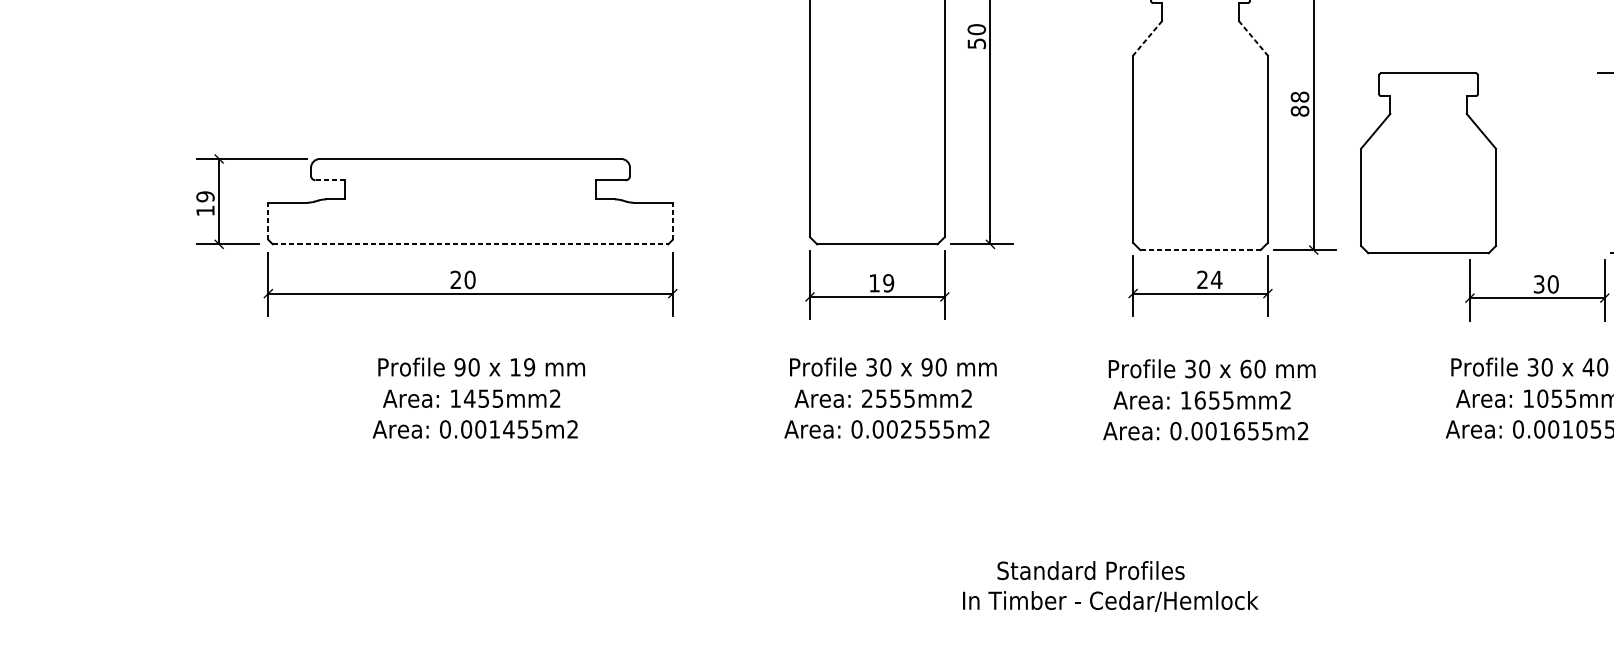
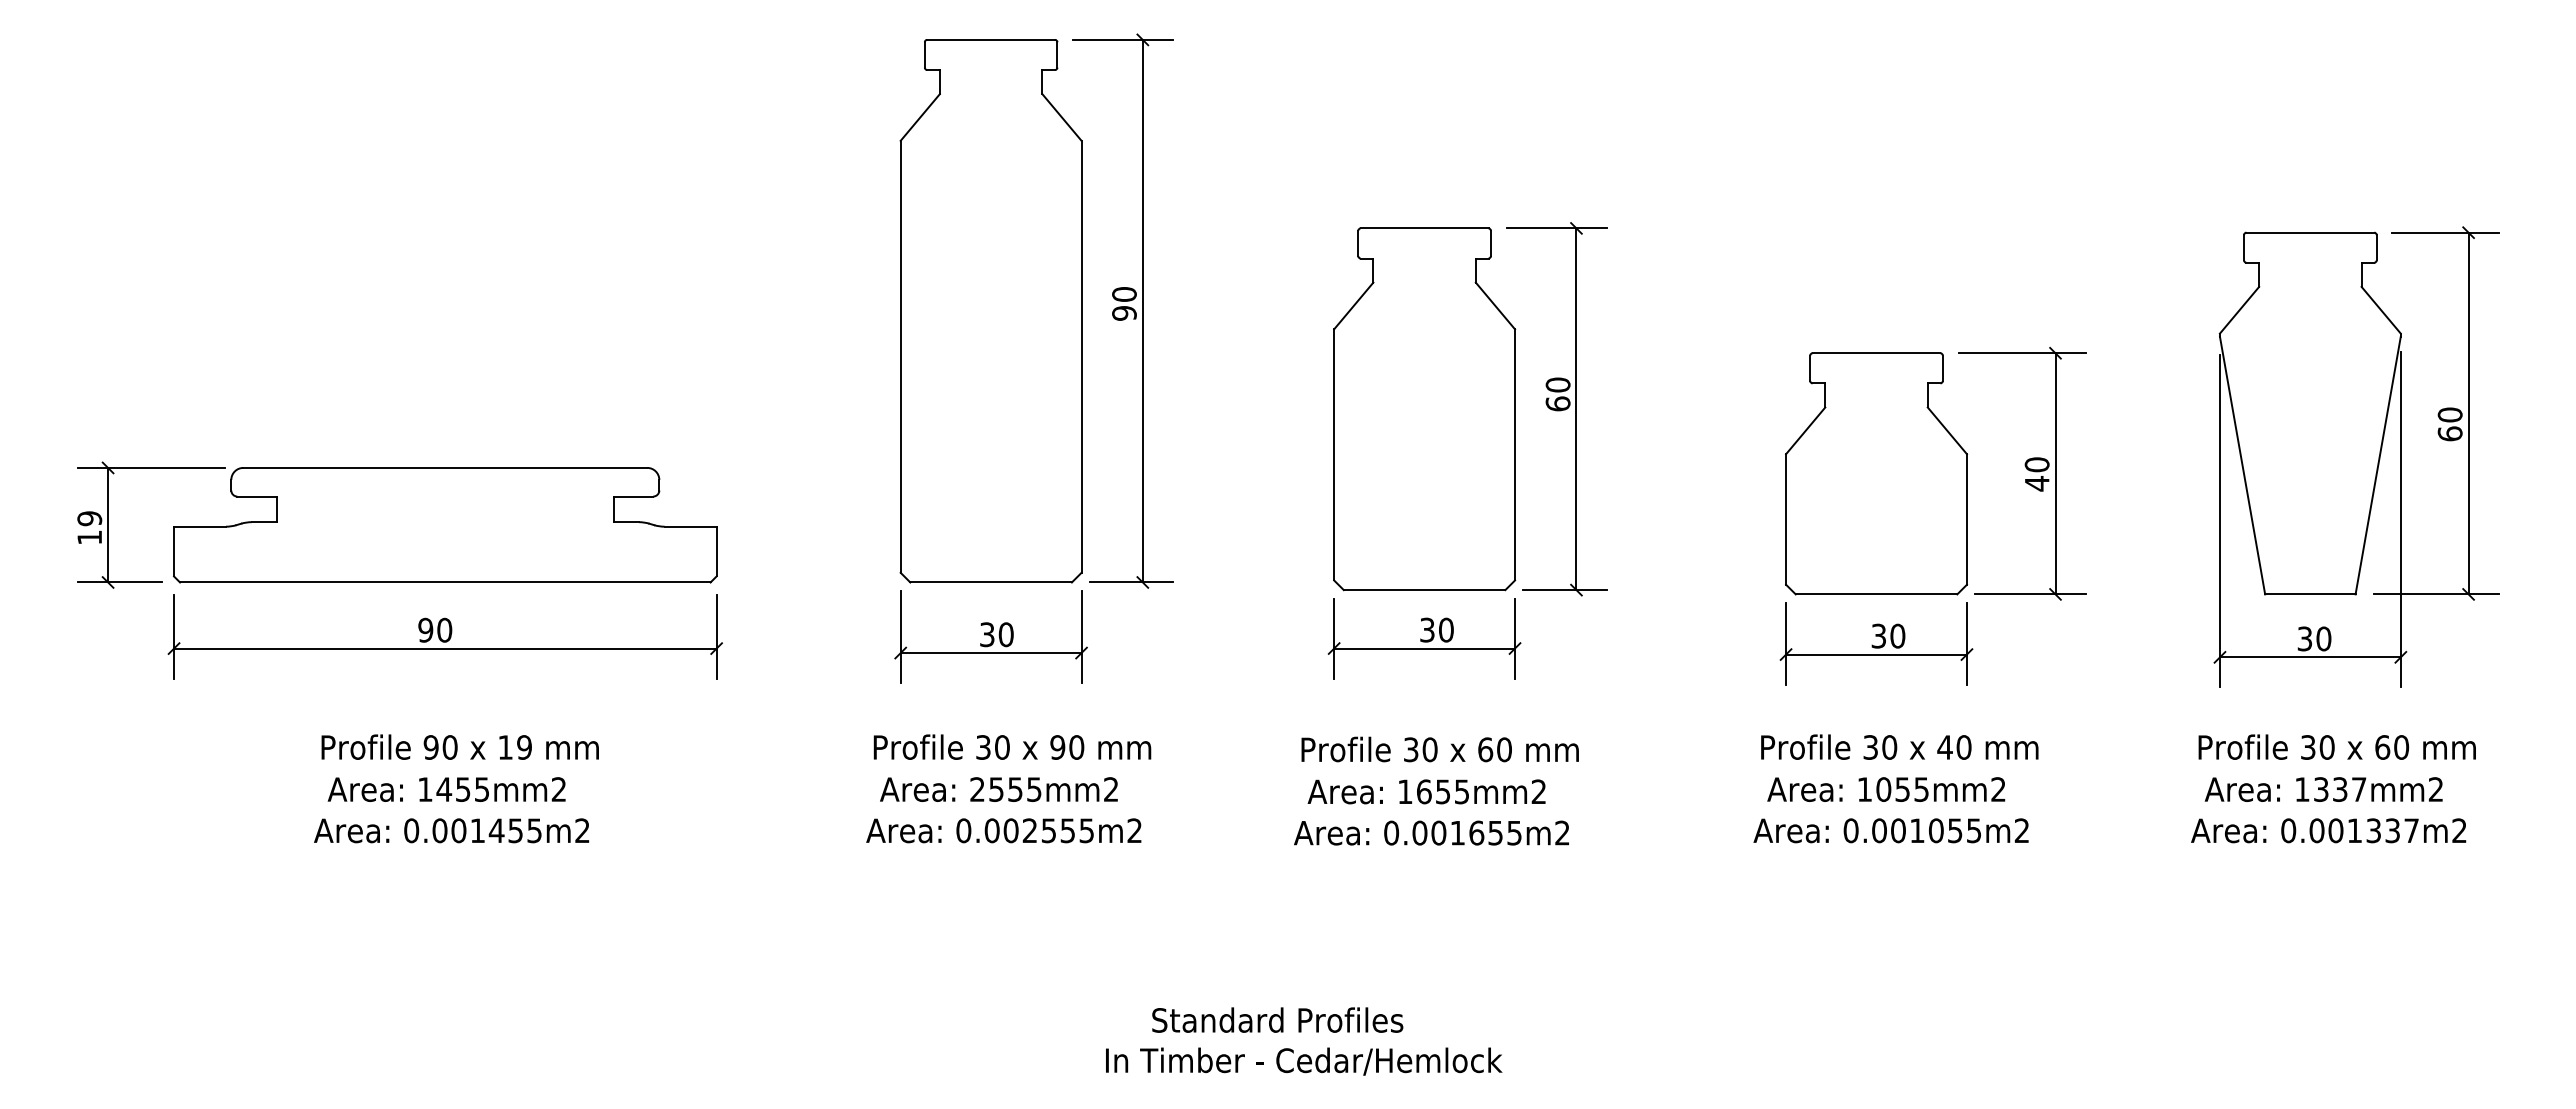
line: (1147, 38) -> (1353, 306), dashed -> solid
line: (1253, 38) -> (1495, 306), dashed -> solid
text: (976, 43) -> (1124, 313), 50 -> 90
text: (1299, 104) -> (1557, 394), 88 -> 60
part: (1428, 163) -> (1876, 473), moved
line: (329, 180) -> (256, 496), dashed -> solid
line: (268, 221) -> (174, 551), dashed -> solid
line: (672, 221) -> (716, 551), dashed -> solid
line: (470, 244) -> (445, 582), dashed -> solid
line: (1200, 250) -> (1424, 590), dashed -> solid
text: (1210, 279) -> (1437, 629), 24 -> 30
text: (455, 280) -> (425, 630), 20 -> 90
text: (881, 283) -> (996, 634), 19 -> 30

